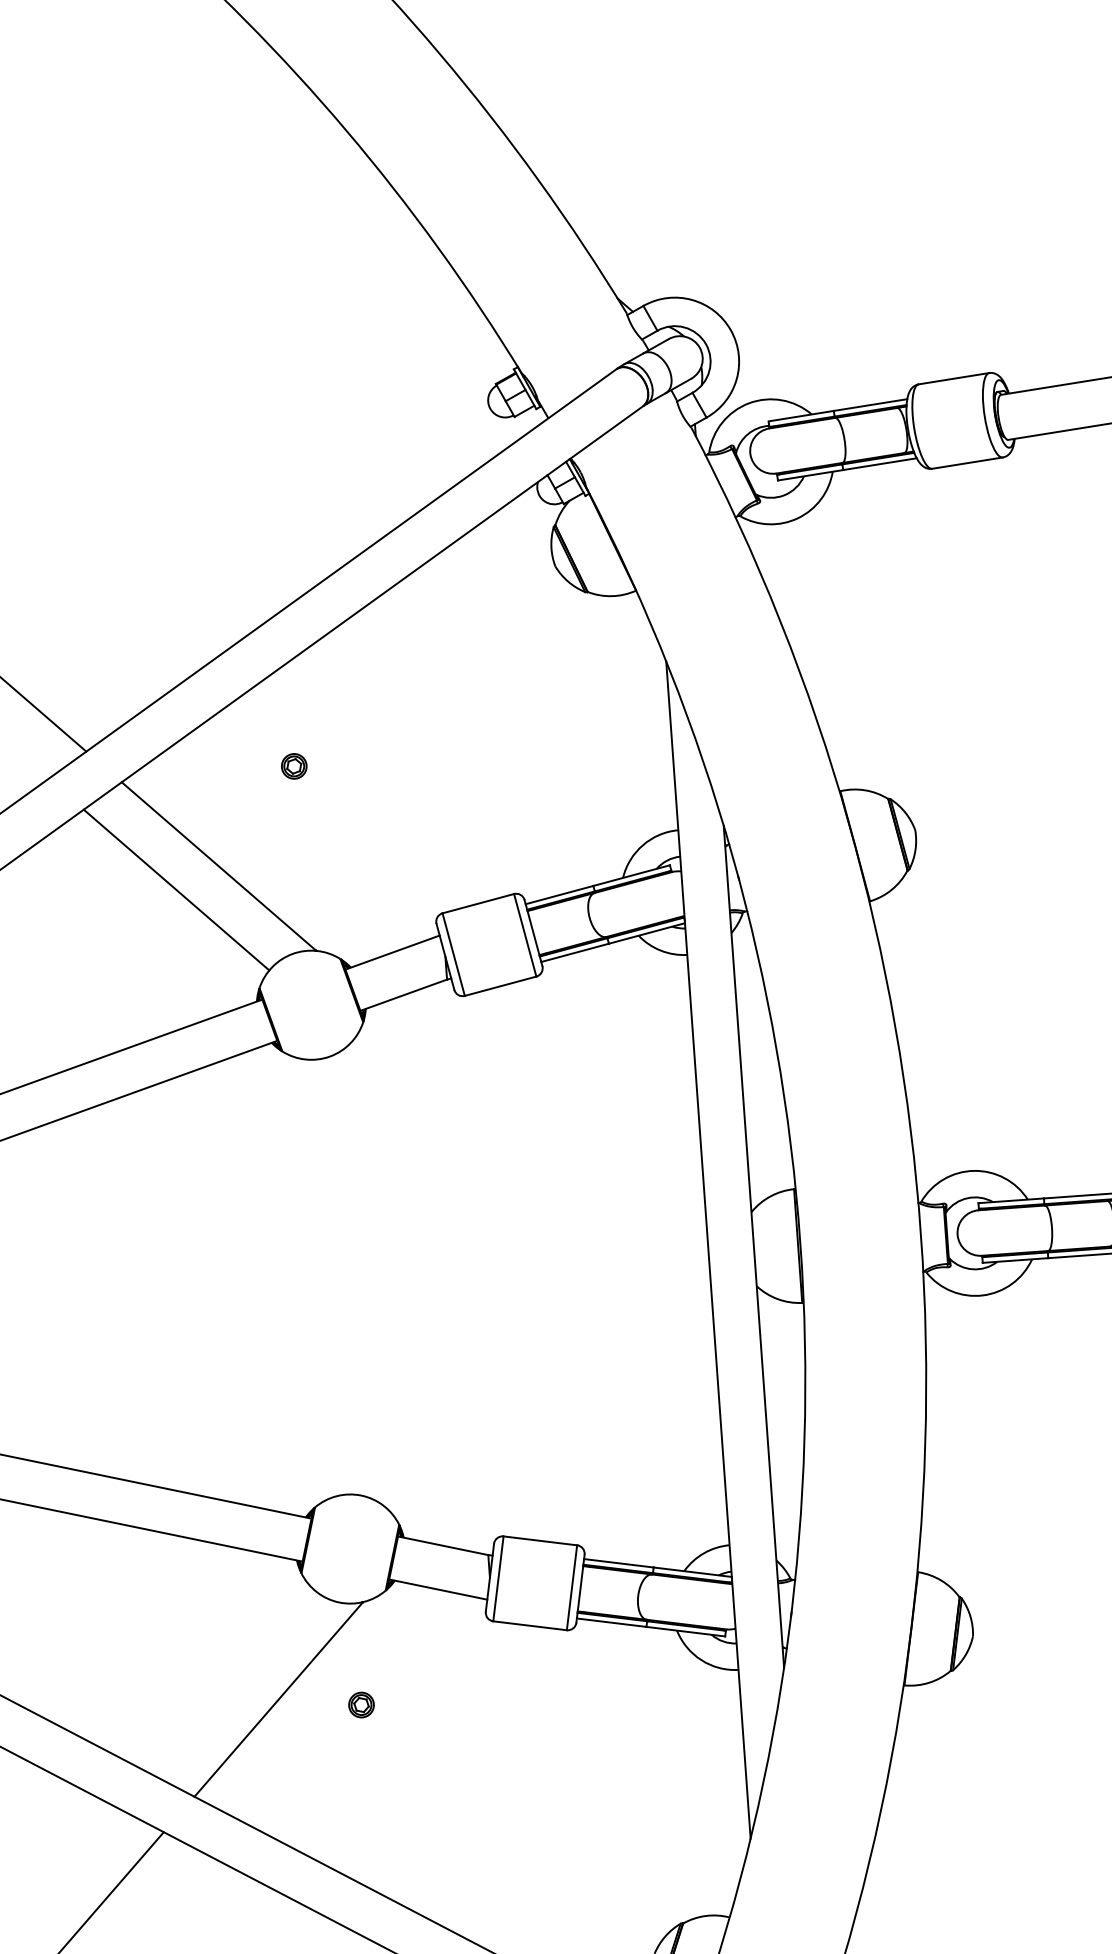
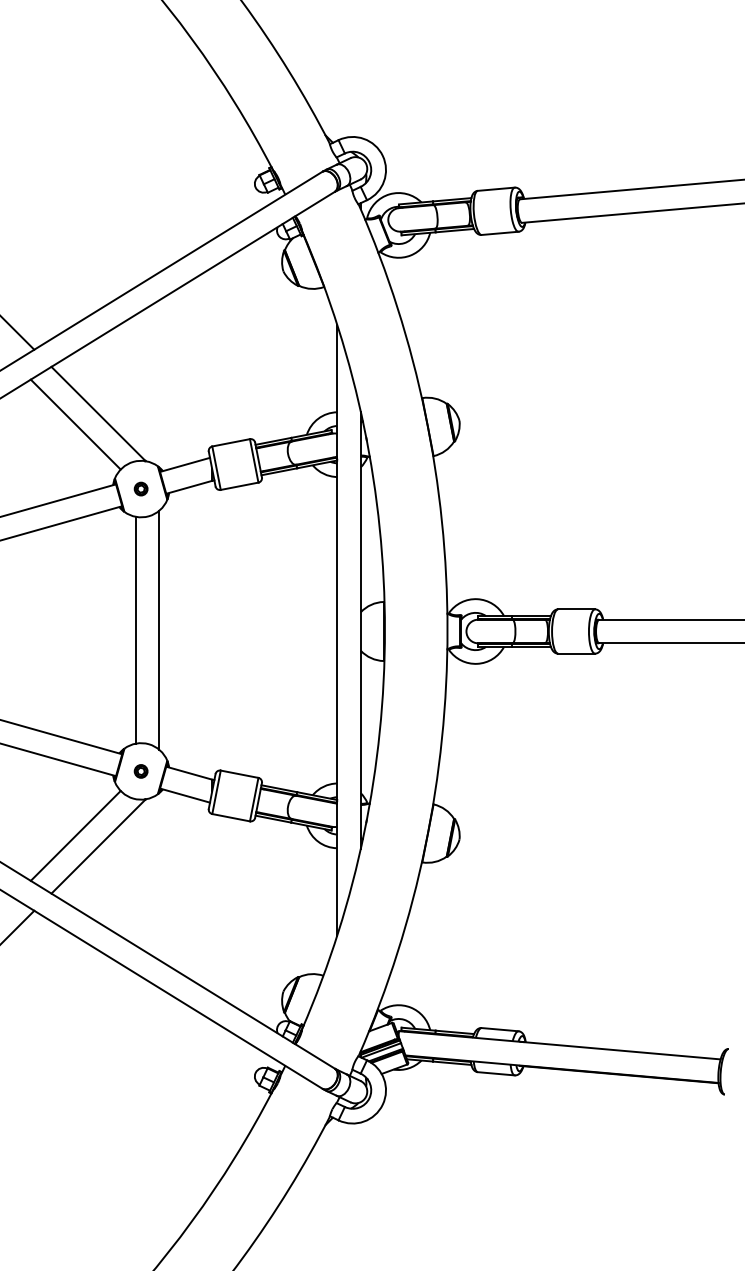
part: (292, 765) -> (140, 488), moved
line: (366, 1273) -> (159, 629), added
line: (319, 1276) -> (135, 629), added
line: (232, 1681) -> (75, 835), added
part: (360, 1705) -> (140, 771), moved

